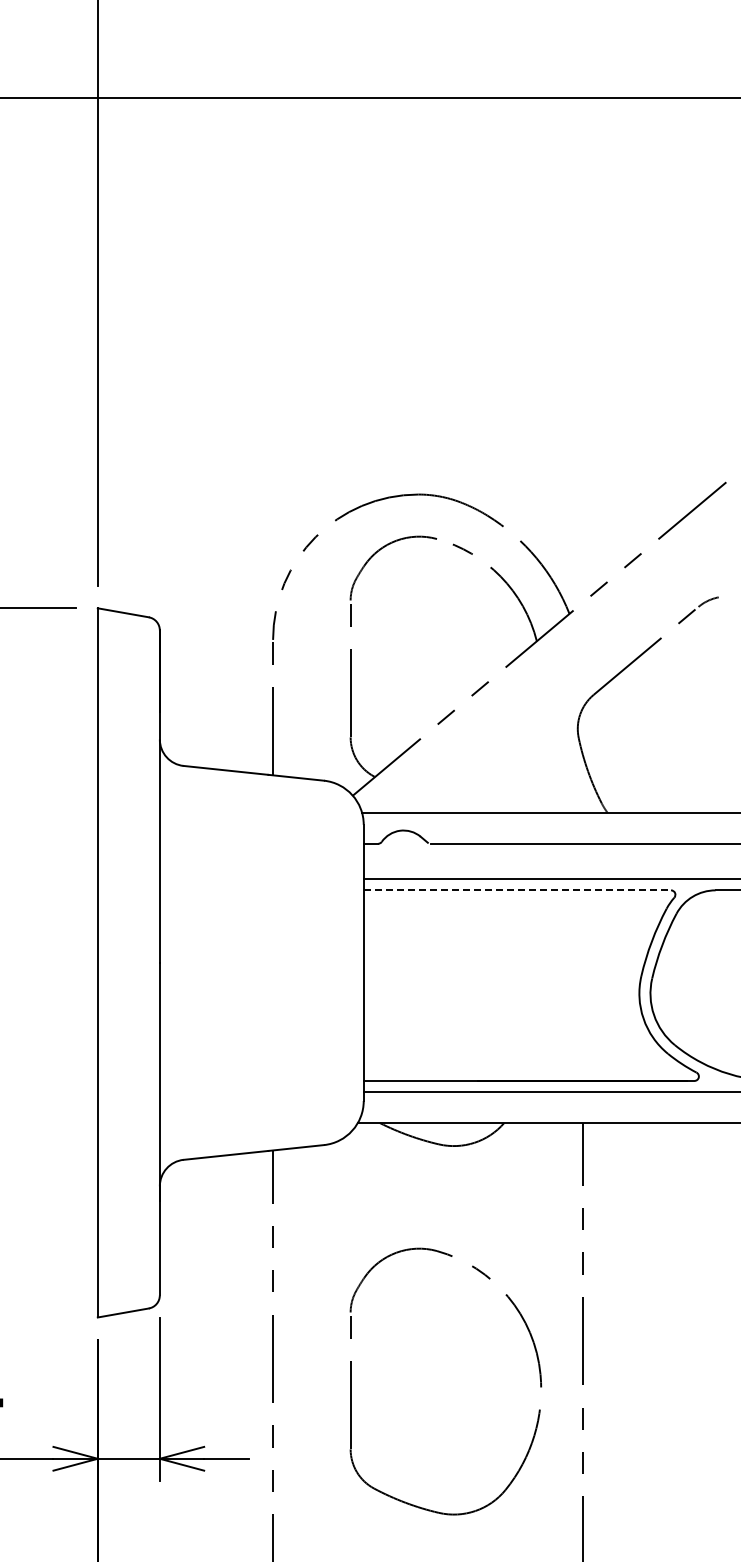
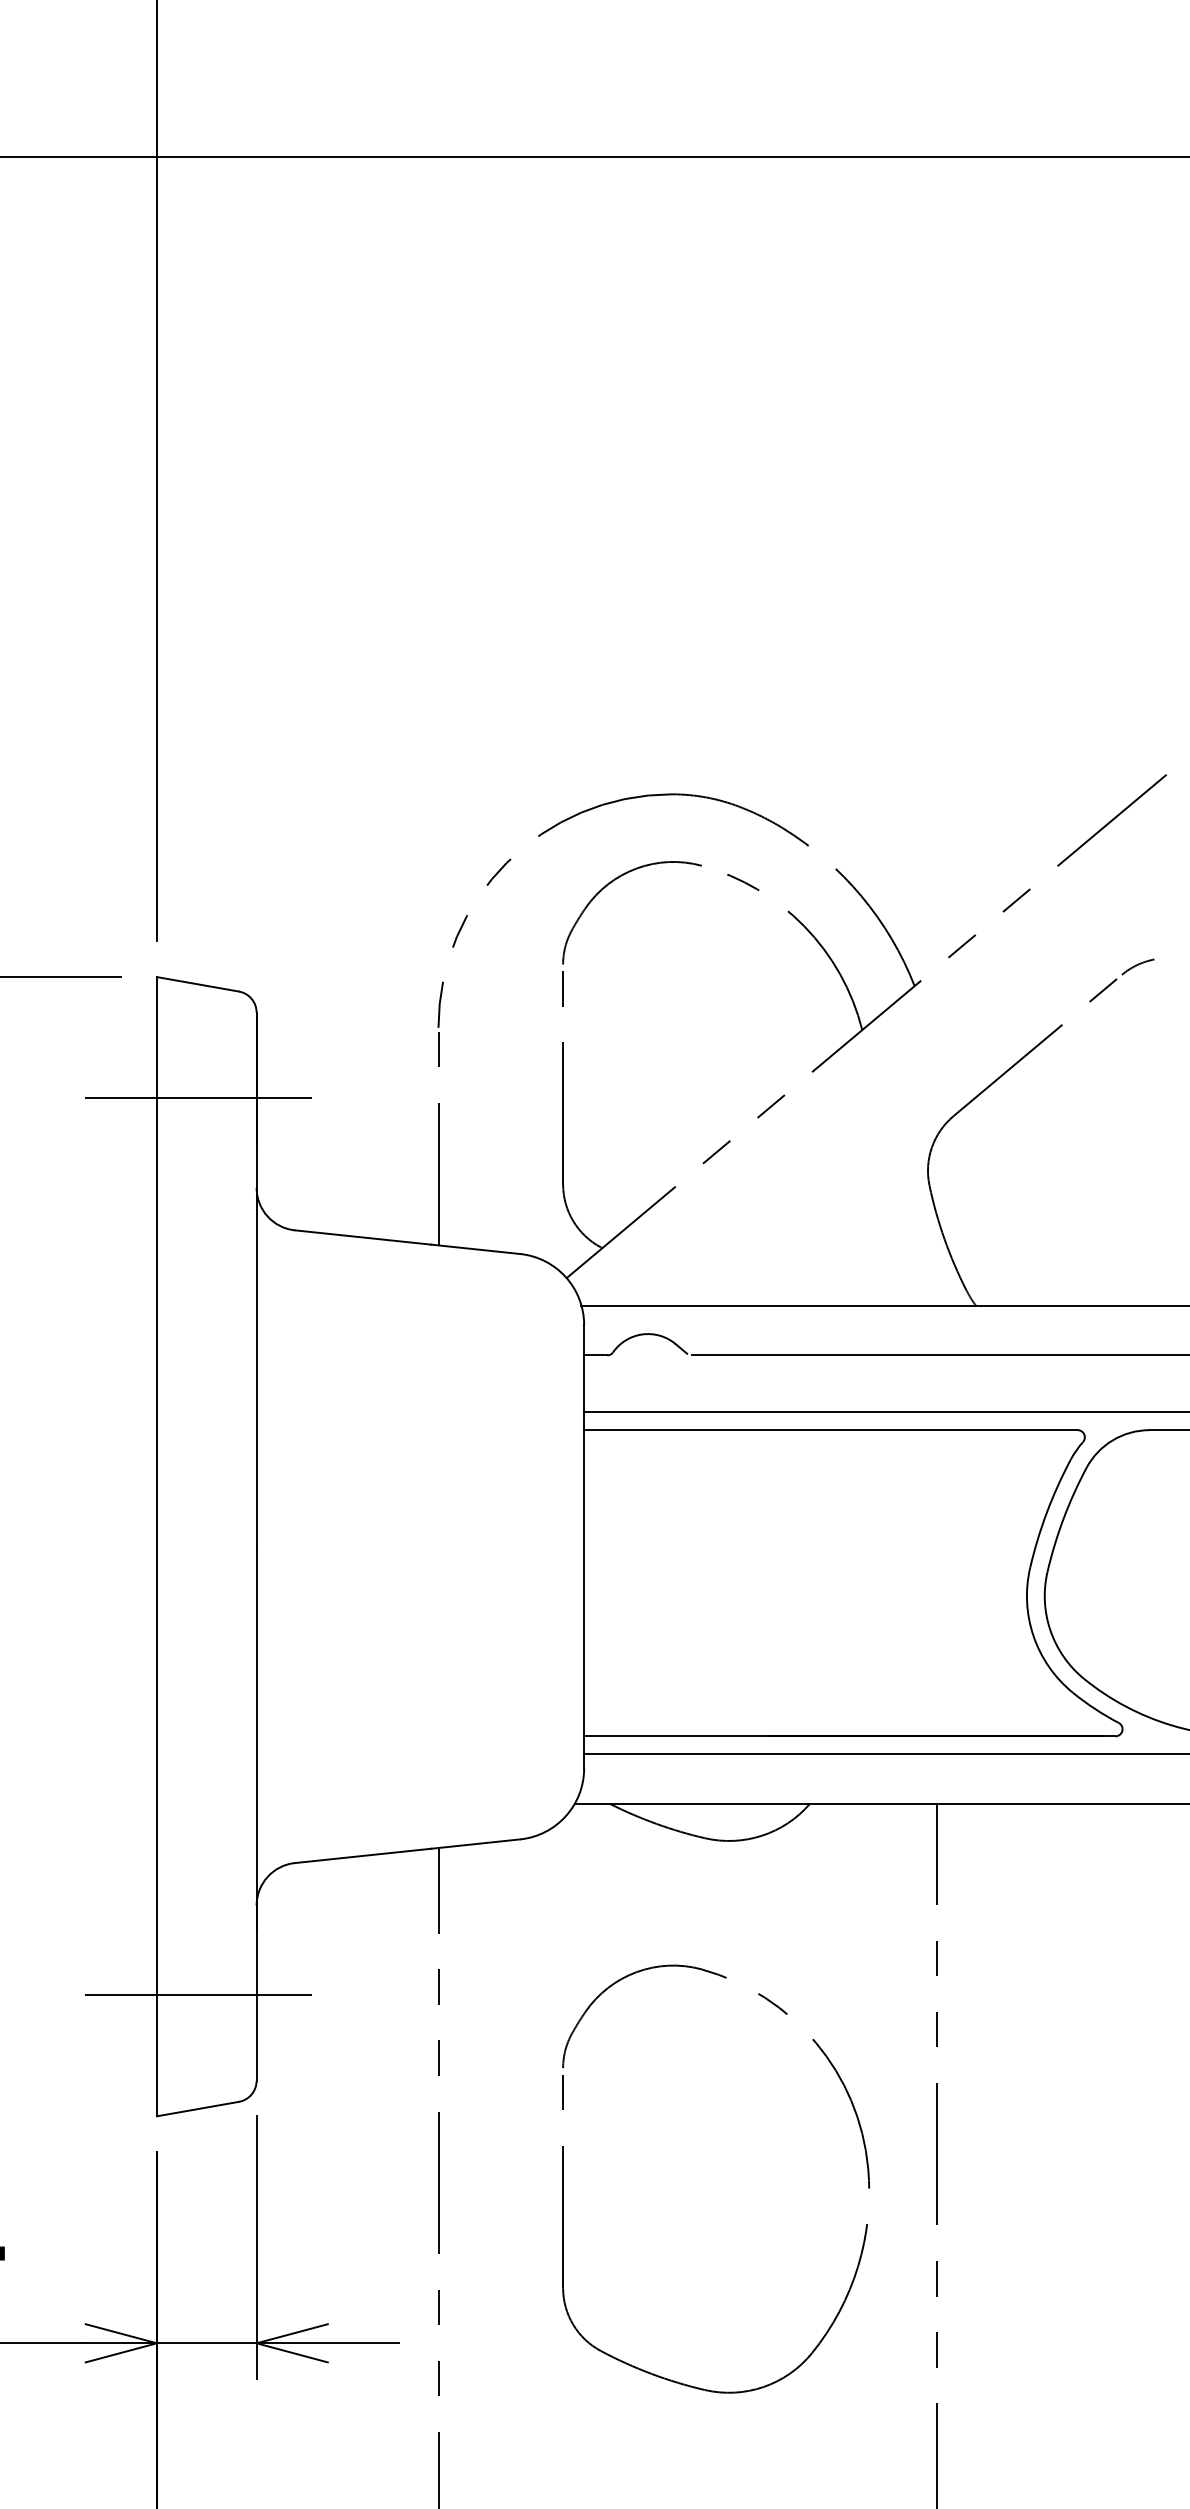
line: (123, 683) -> (198, 1097), added
line: (517, 890) -> (831, 1430), dashed -> solid
line: (123, 1242) -> (198, 1995), added
part: (538, 1368) -> (864, 2158), moved

